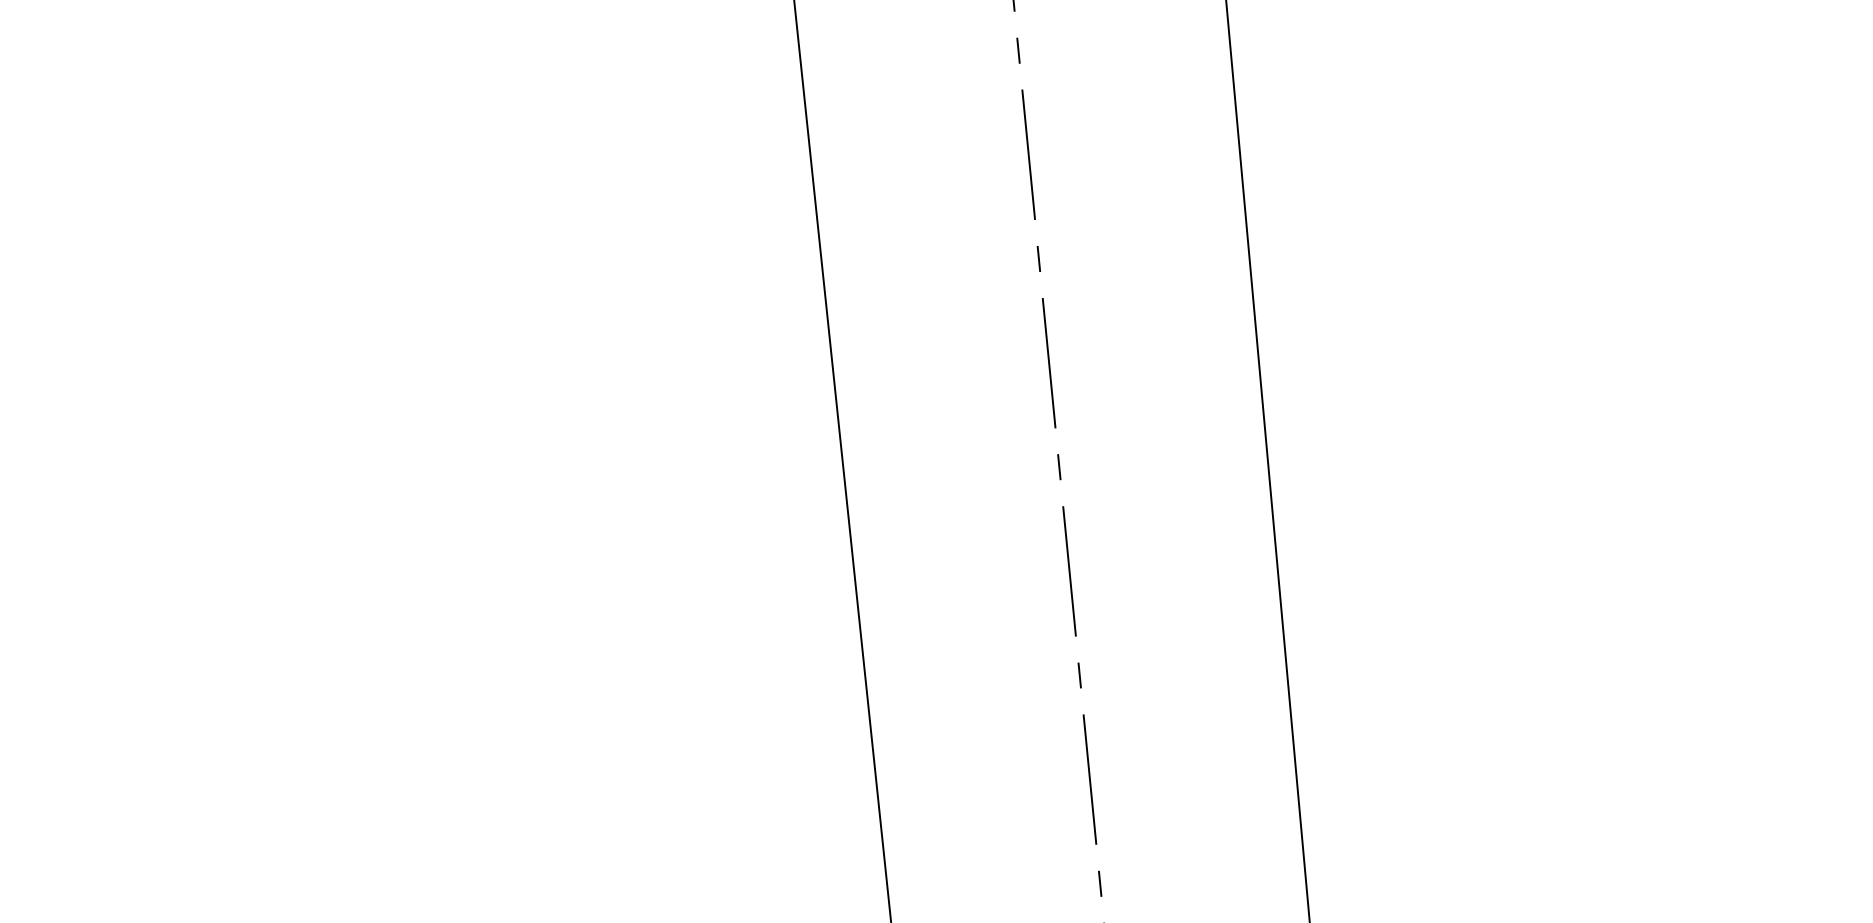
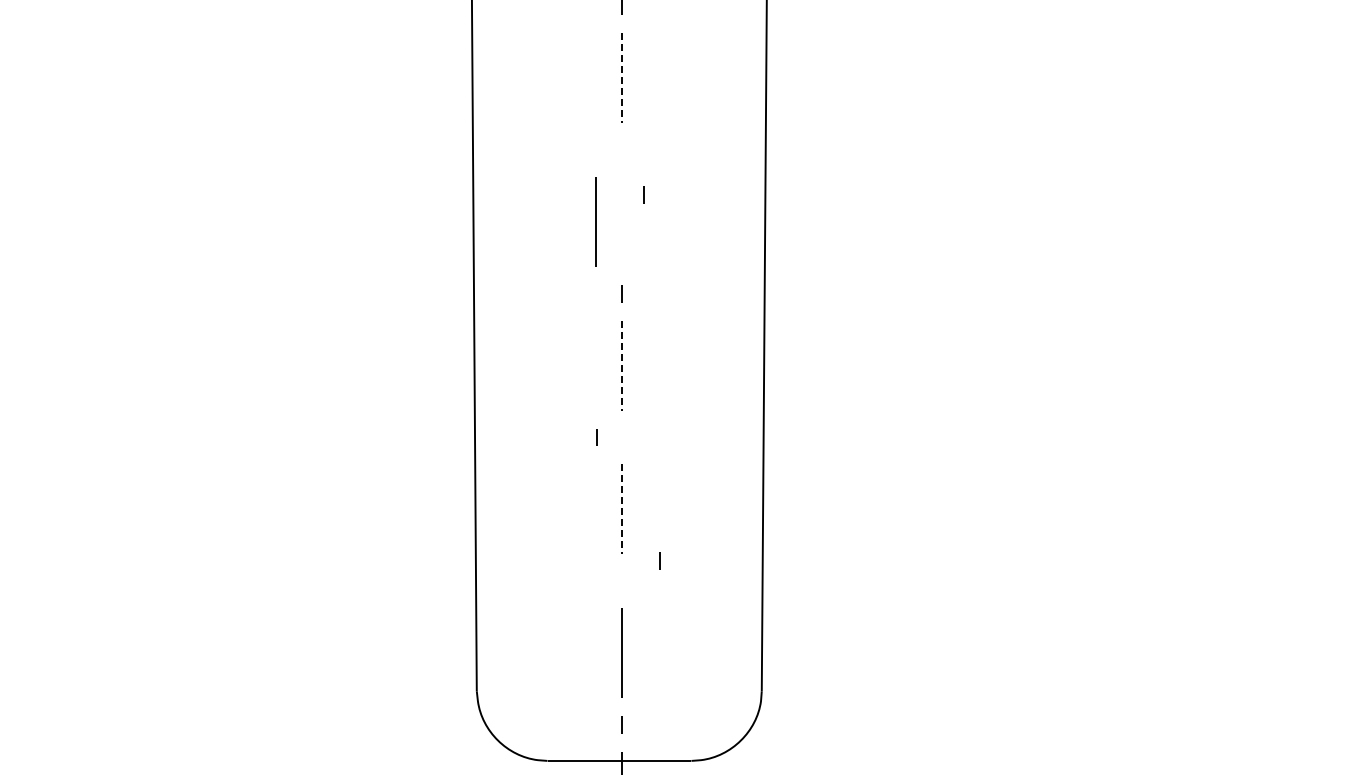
line: (1028, 155) -> (621, 78), solid -> dashed
line: (1038, 258) -> (643, 194), moved
line: (1048, 362) -> (595, 221), moved
line: (1069, 571) -> (621, 365), solid -> dashed
line: (1079, 675) -> (596, 437), moved
line: (1089, 779) -> (621, 509), solid -> dashed
line: (1099, 882) -> (659, 560), moved

